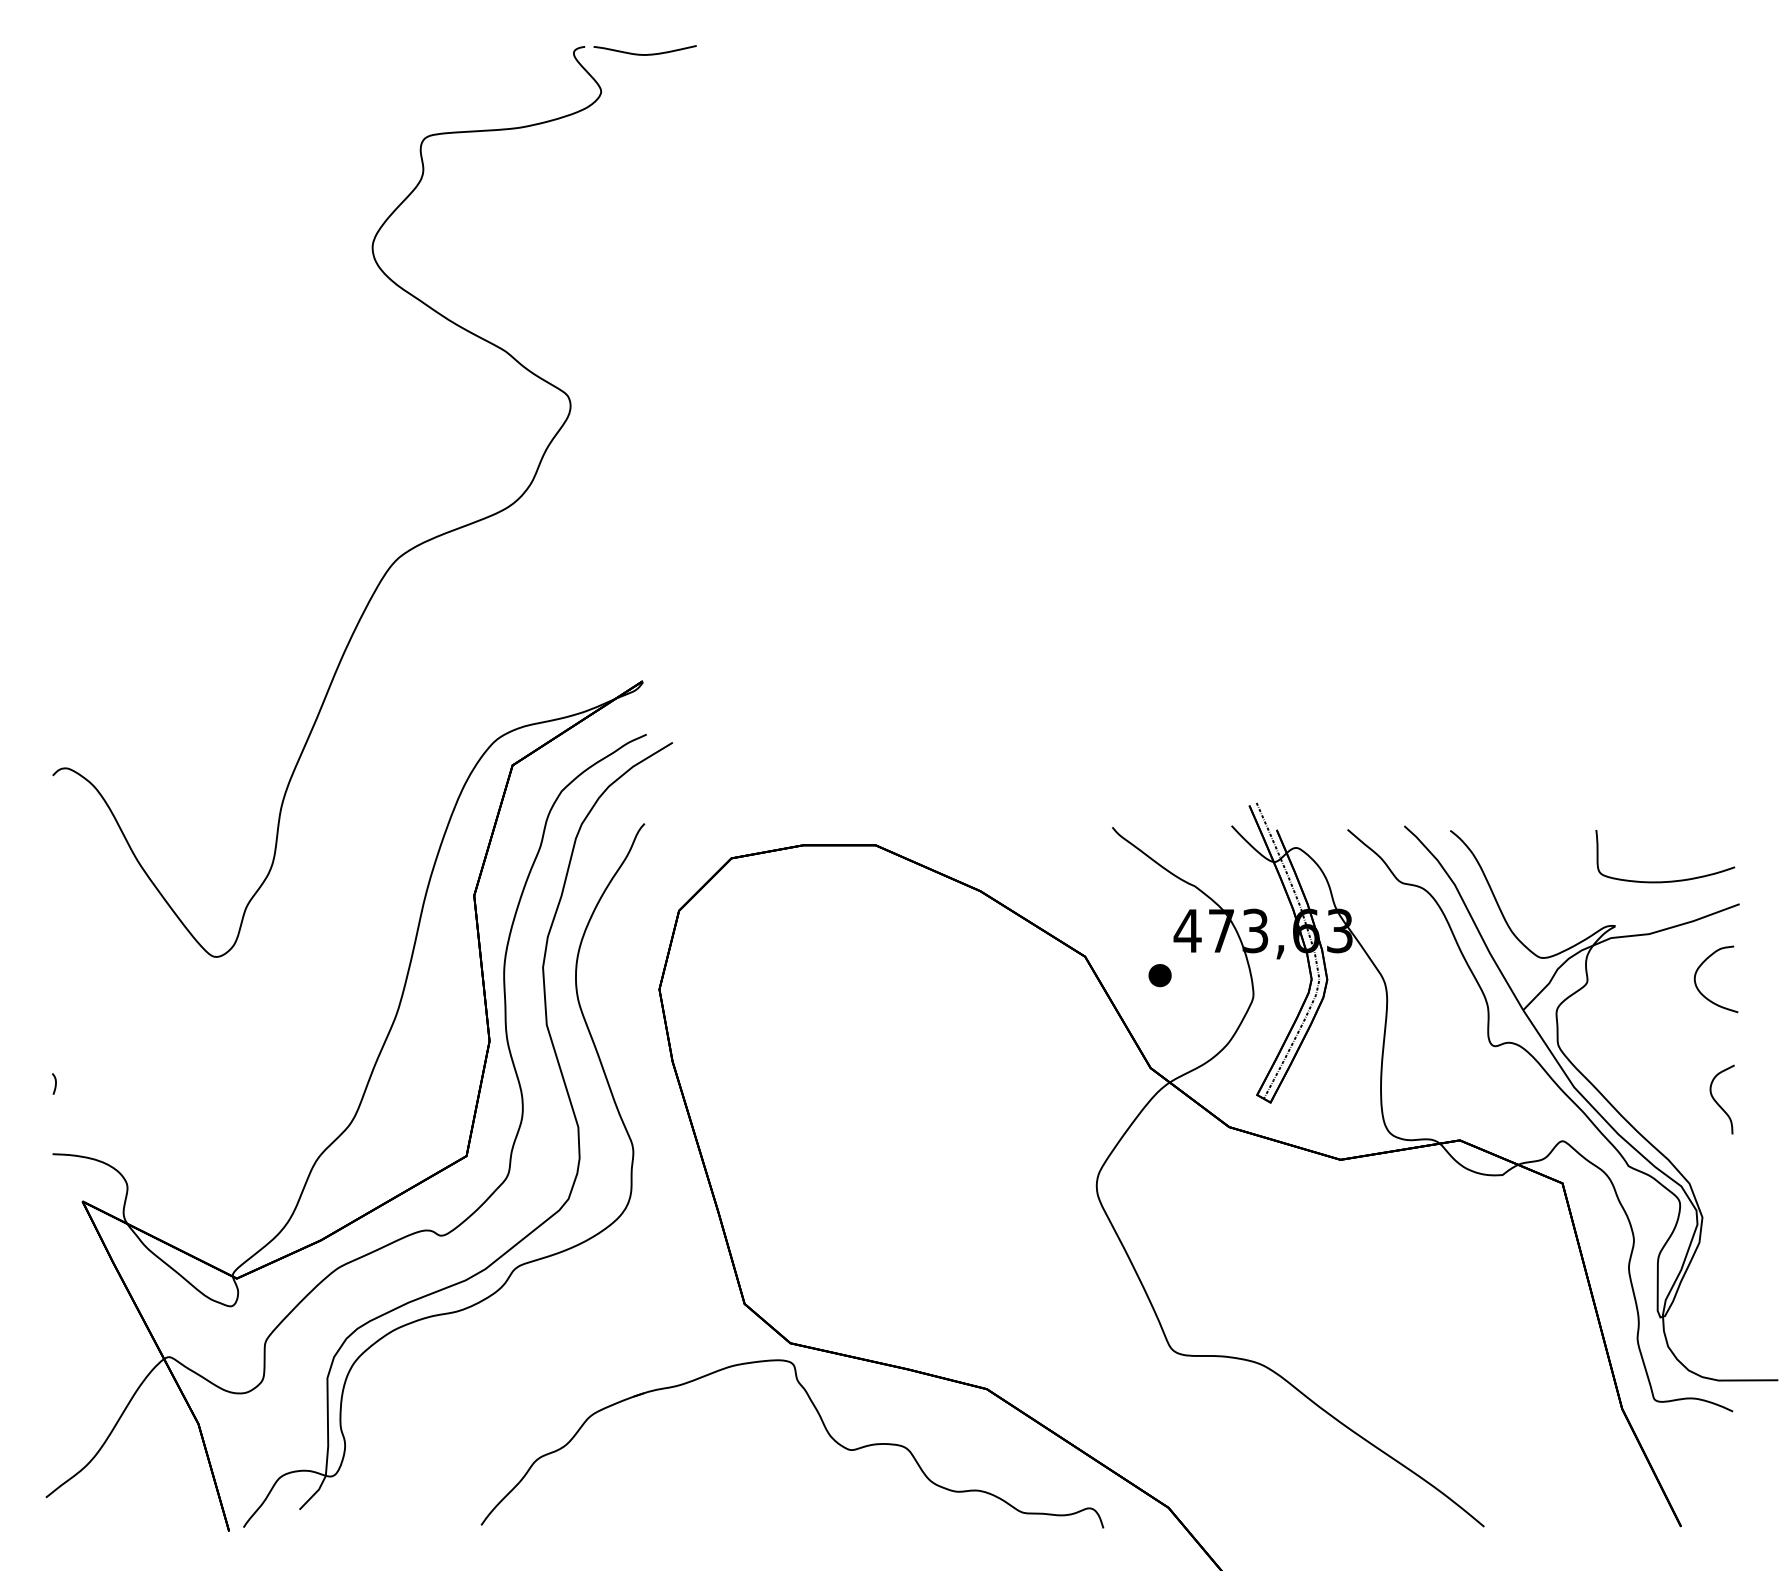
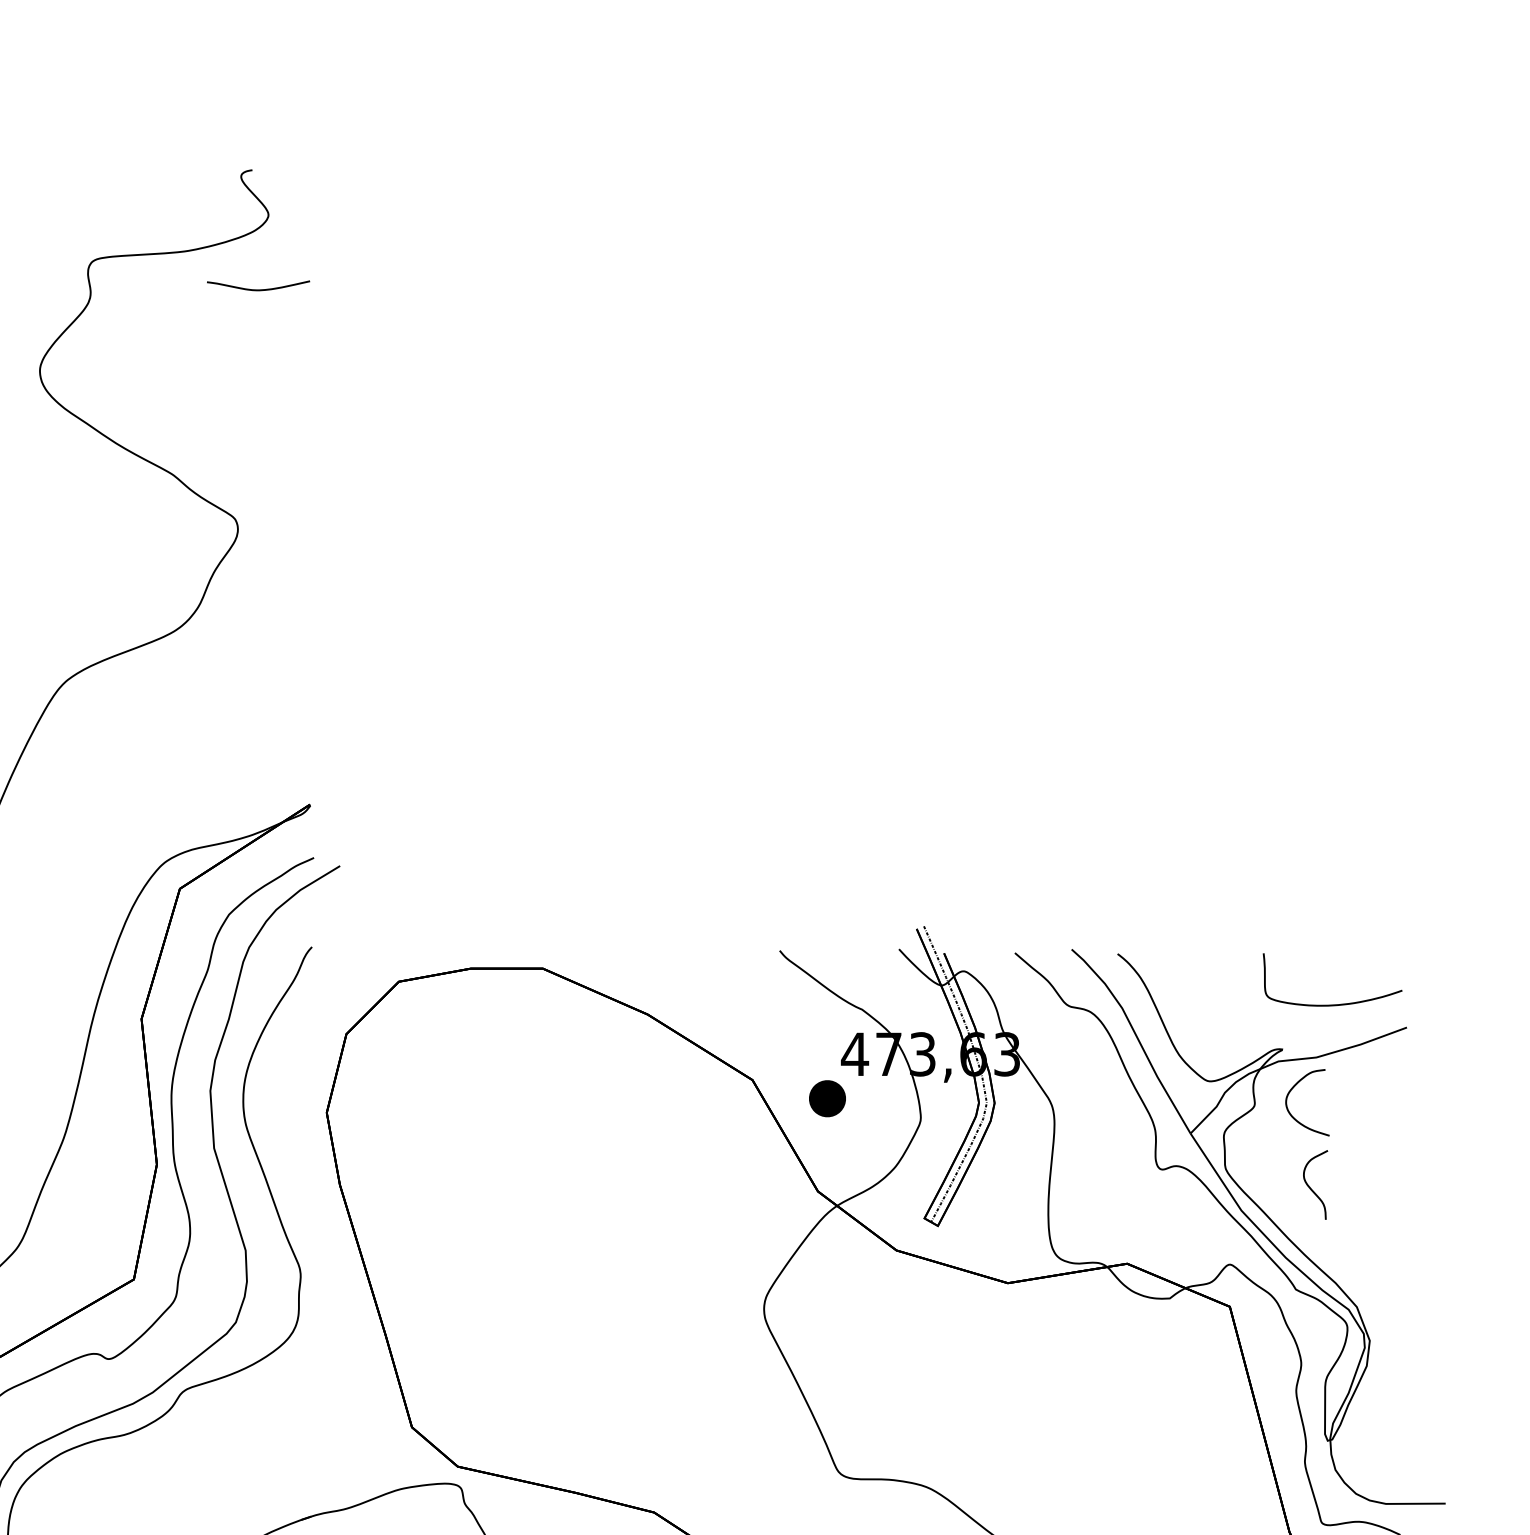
curve: (644, 54) -> (257, 289), moved
part: (1159, 975) -> (826, 1098), size x1.6
curve: (1699, 989) -> (1290, 1112), moved
curve: (1717, 1102) -> (1310, 1187), moved

